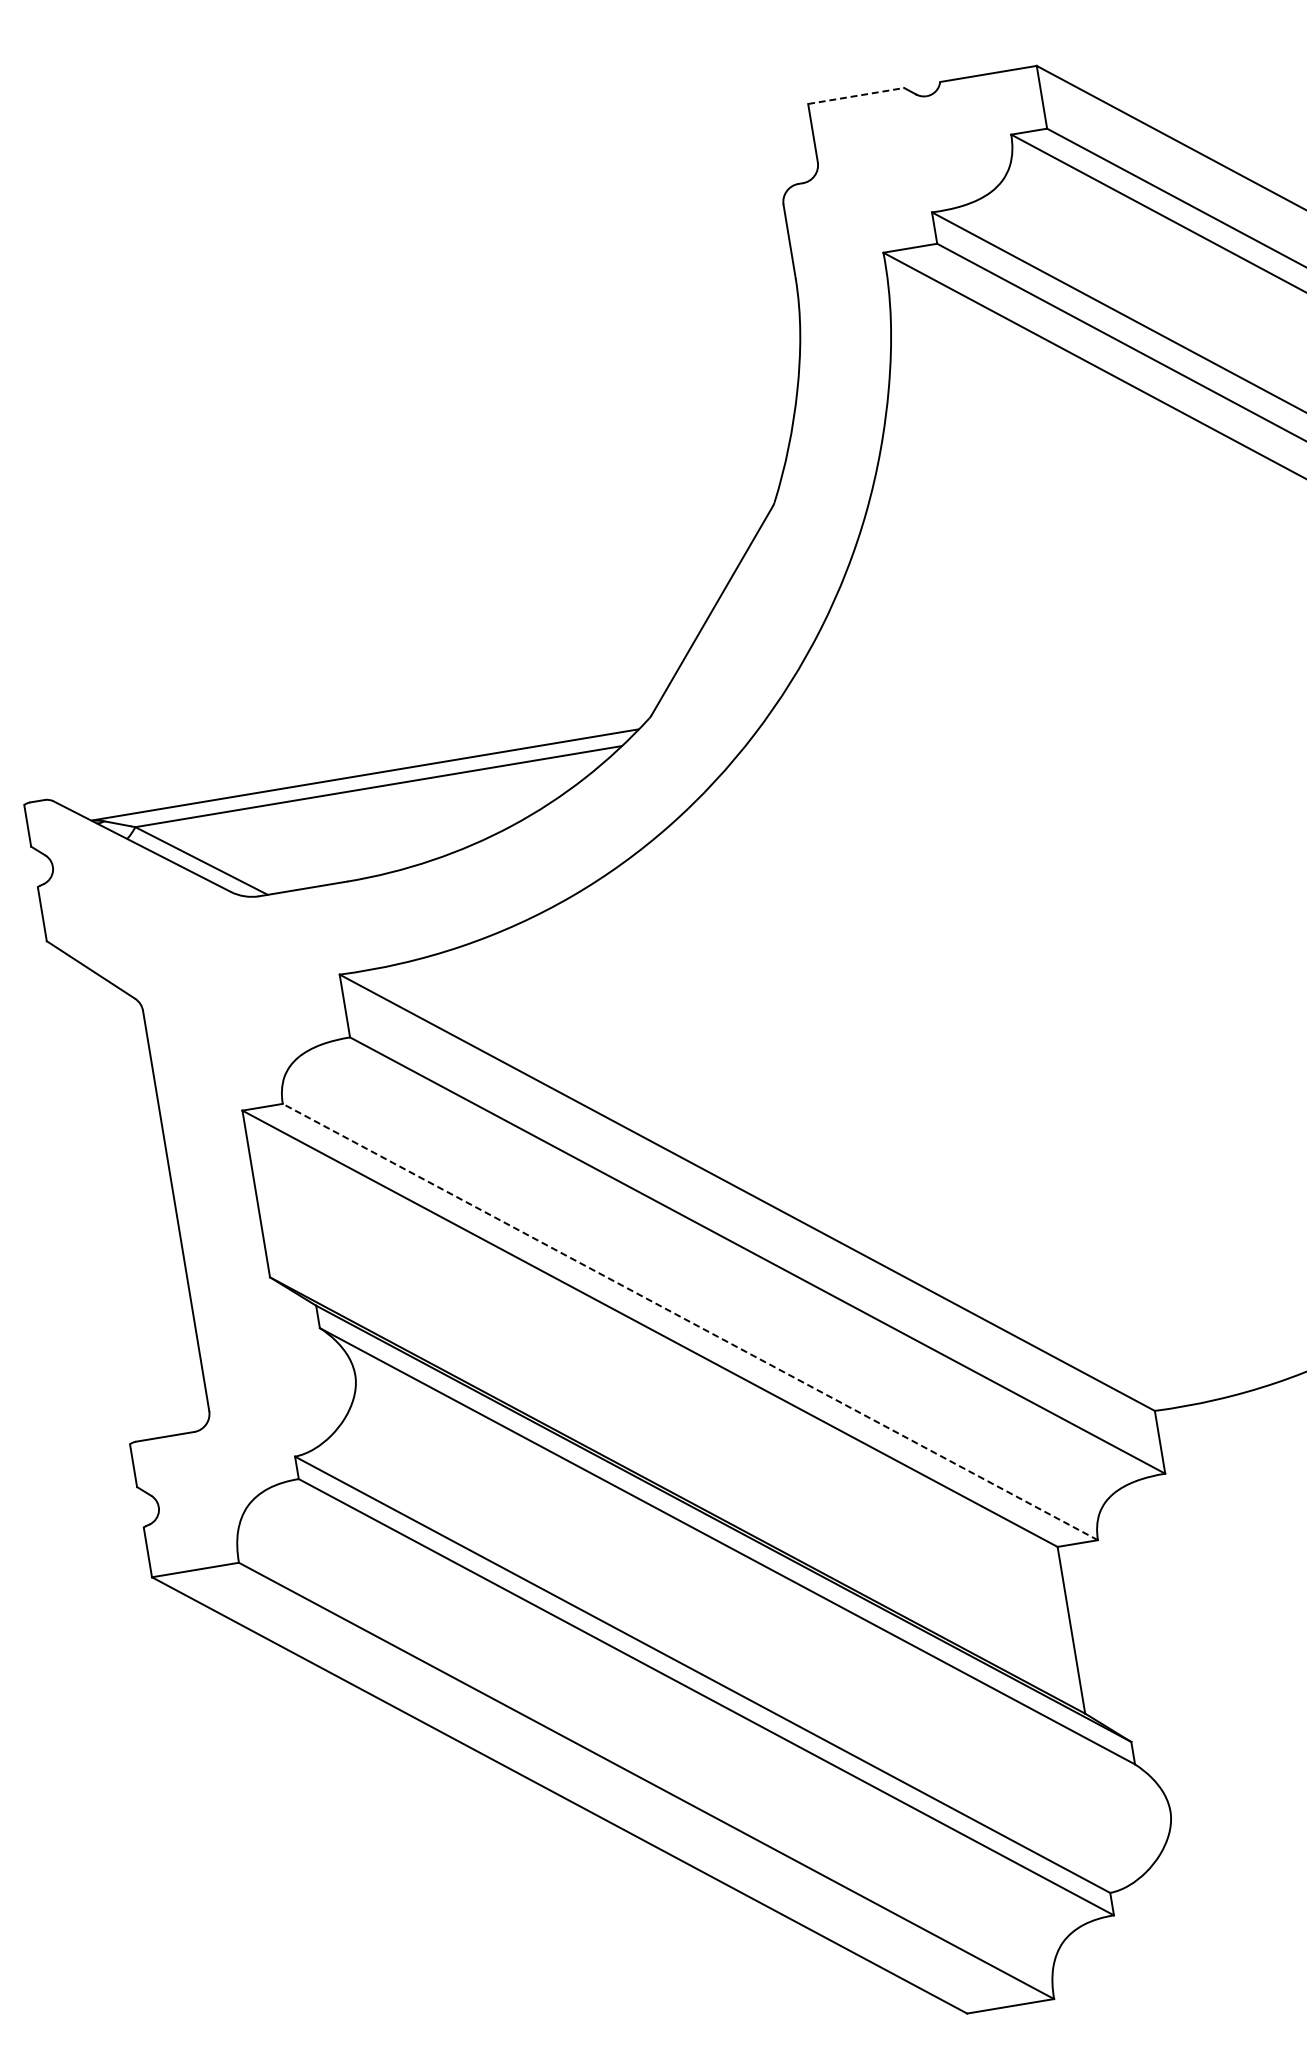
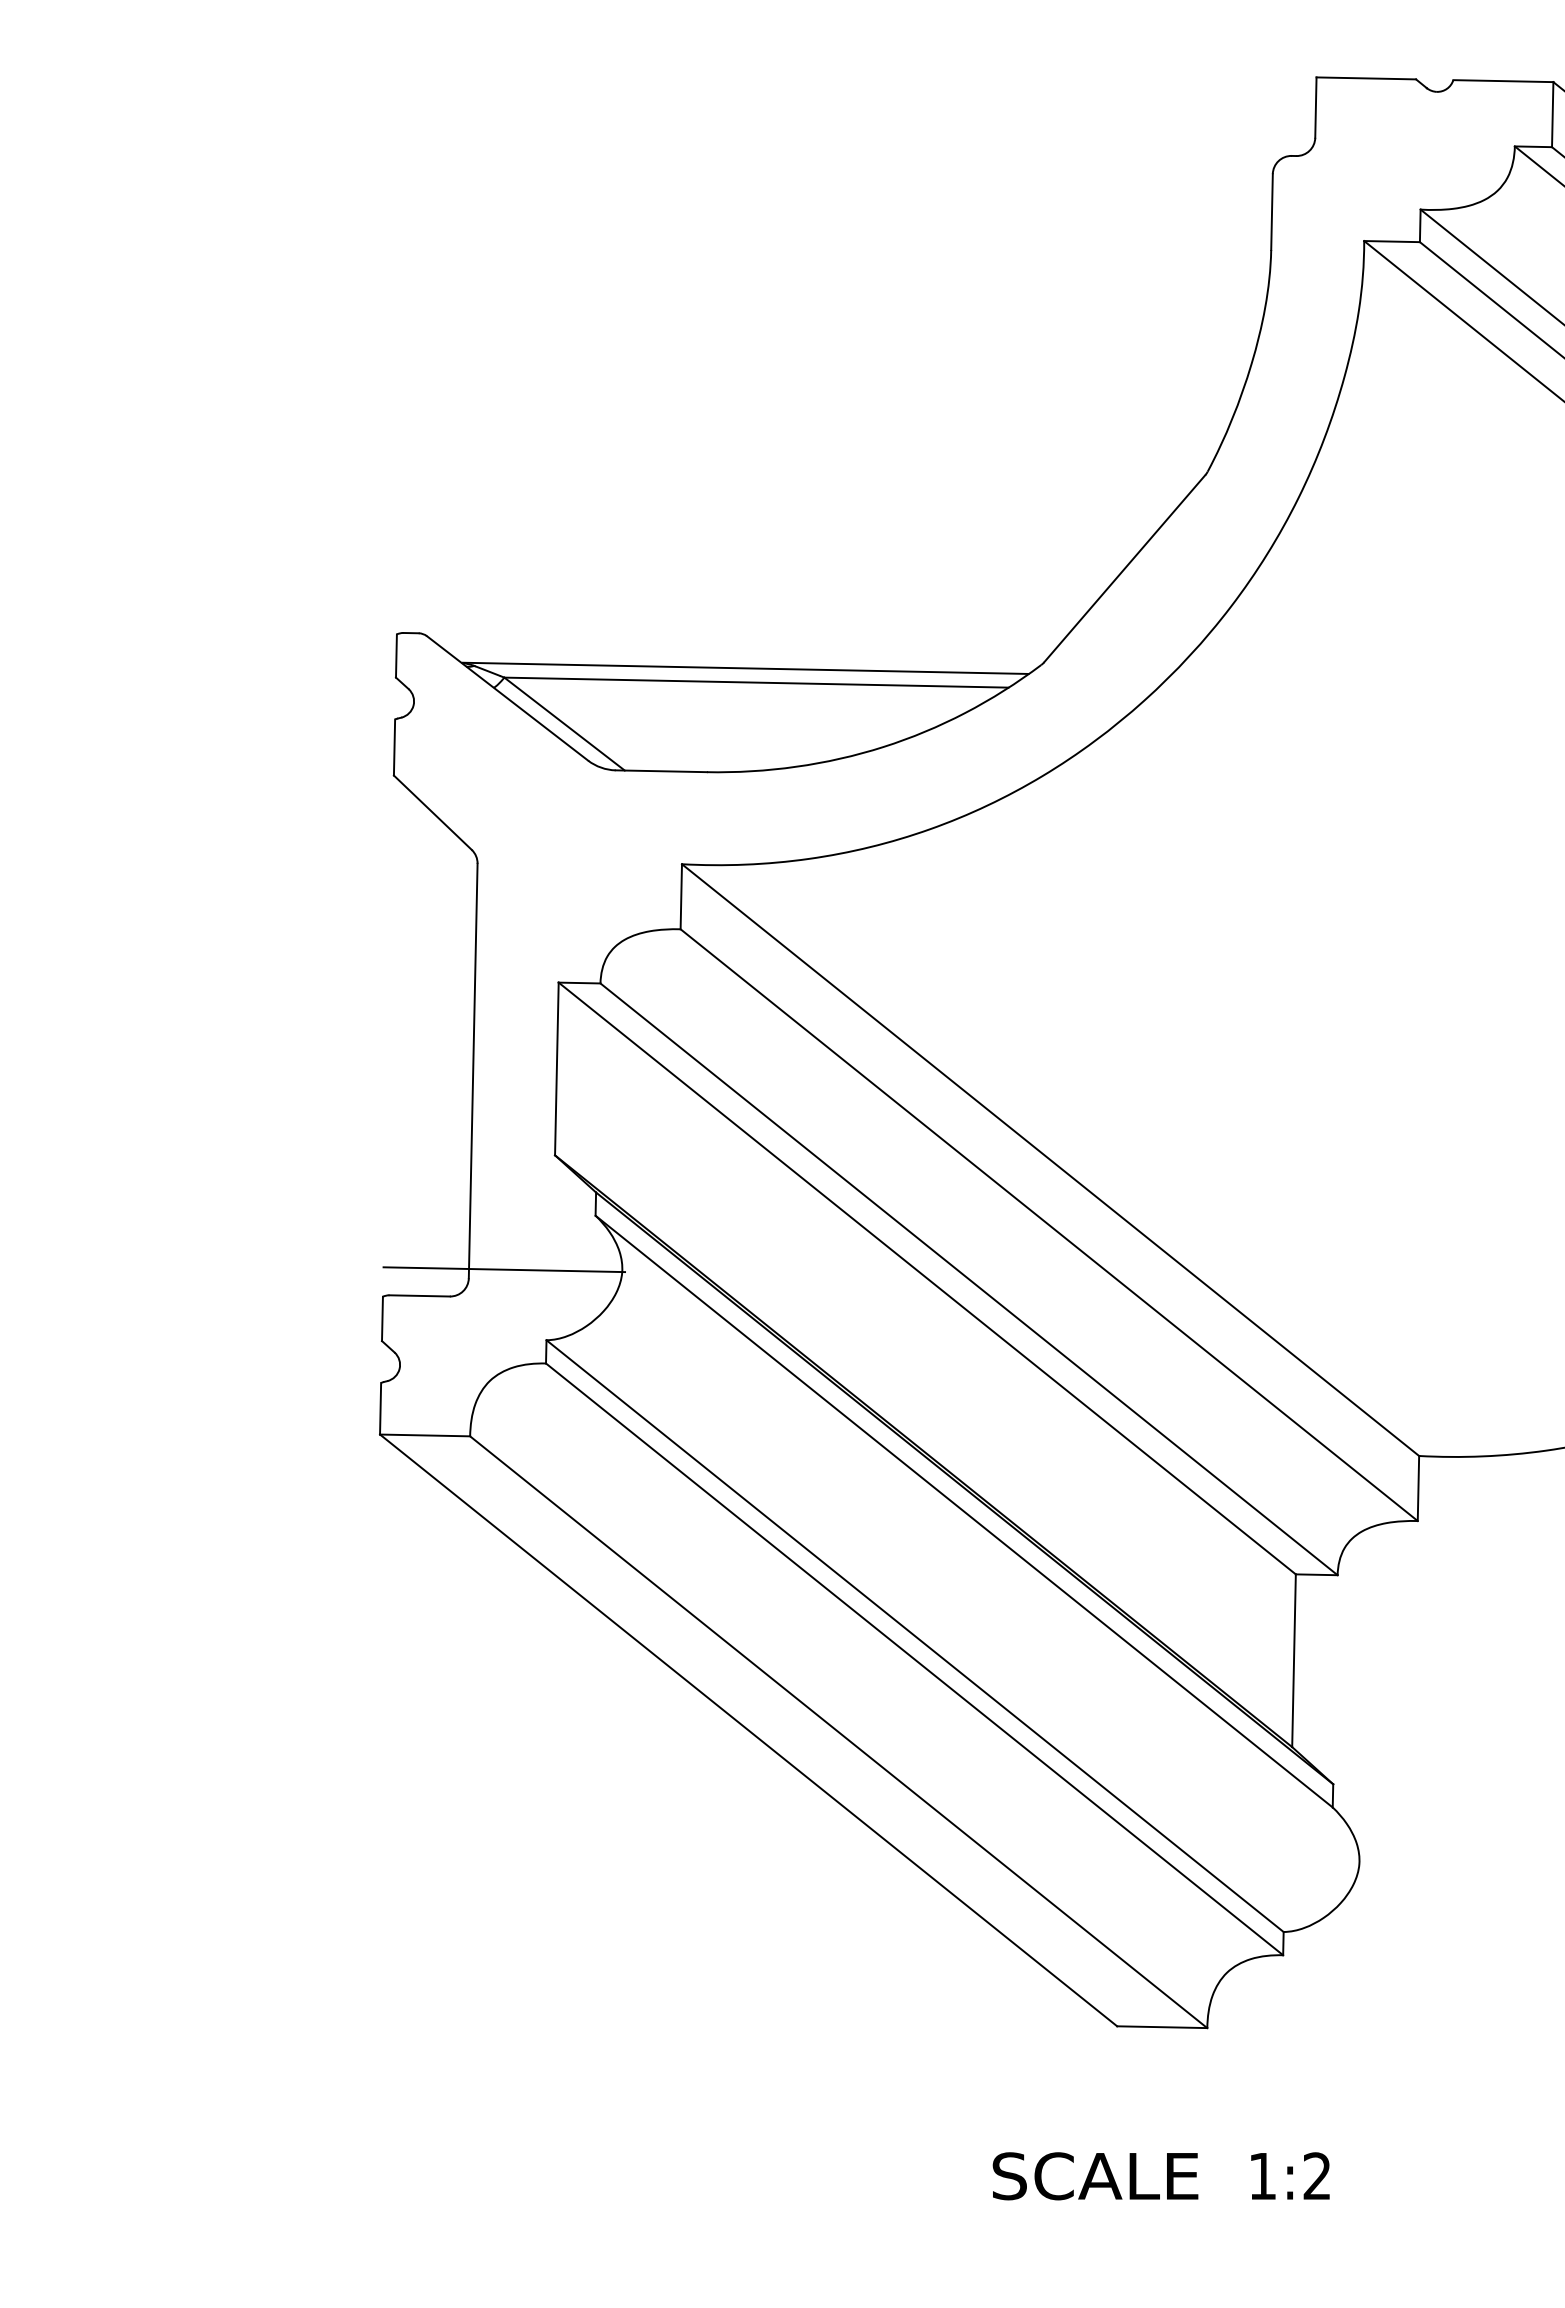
line: (856, 96) -> (1366, 78), dashed -> solid
line: (690, 1322) -> (969, 1279), dashed -> solid
line: (241, 1396) -> (504, 1269), added

